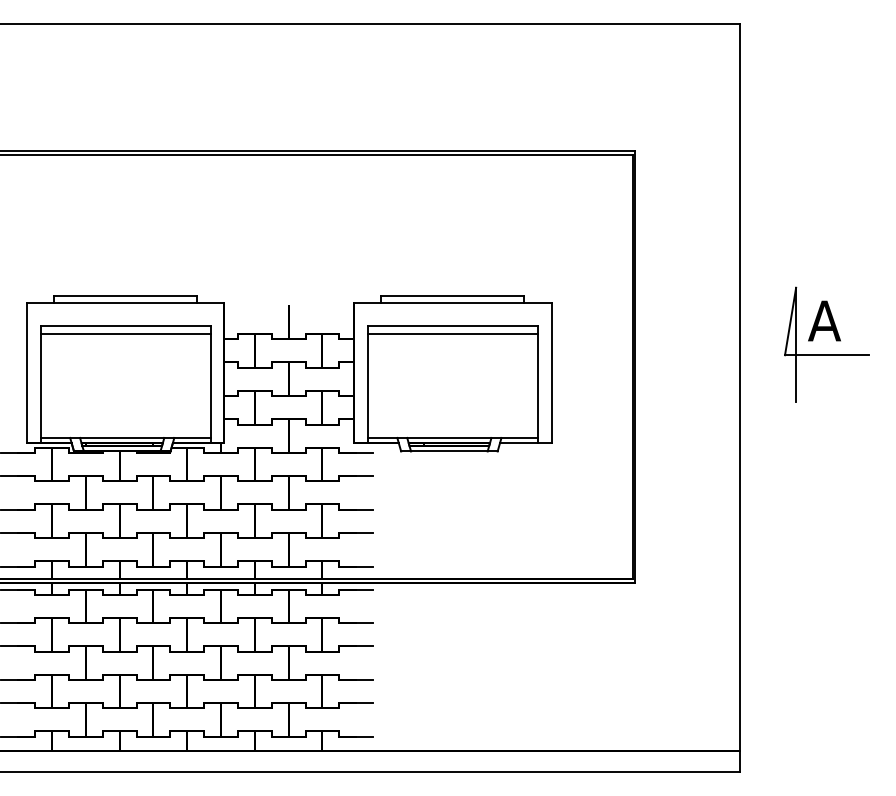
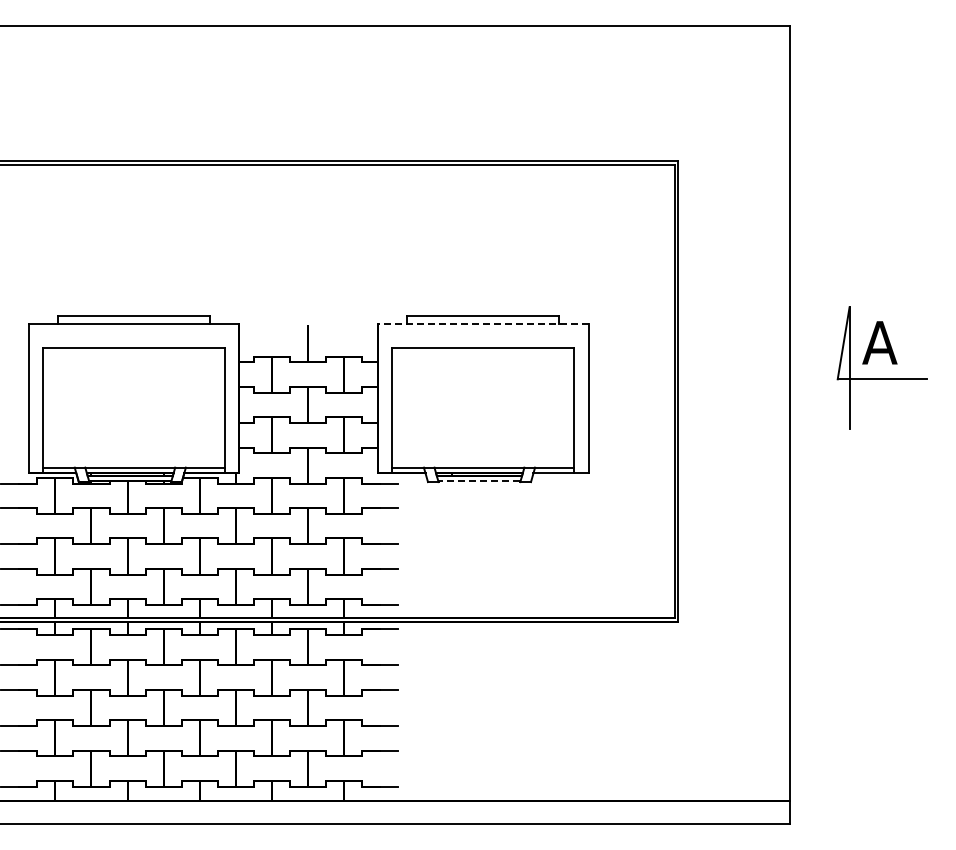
line: (452, 302) -> (482, 323), solid -> dashed
line: (125, 333) -> (133, 356), removed
line: (453, 333) -> (483, 356), removed
line: (448, 450) -> (478, 481), solid -> dashed

